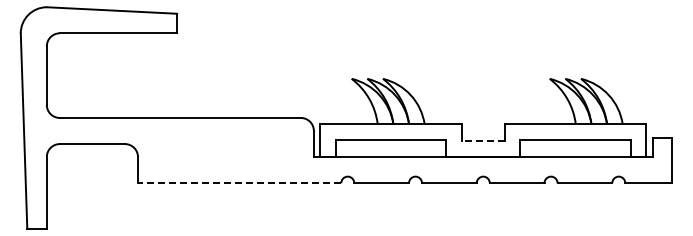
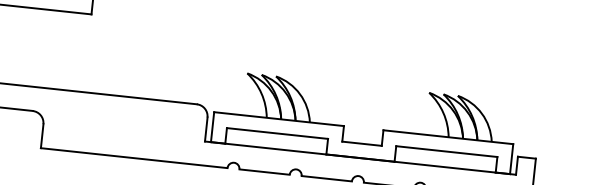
line: (483, 141) -> (362, 143), dashed -> solid
line: (239, 183) -> (134, 158), dashed -> solid

